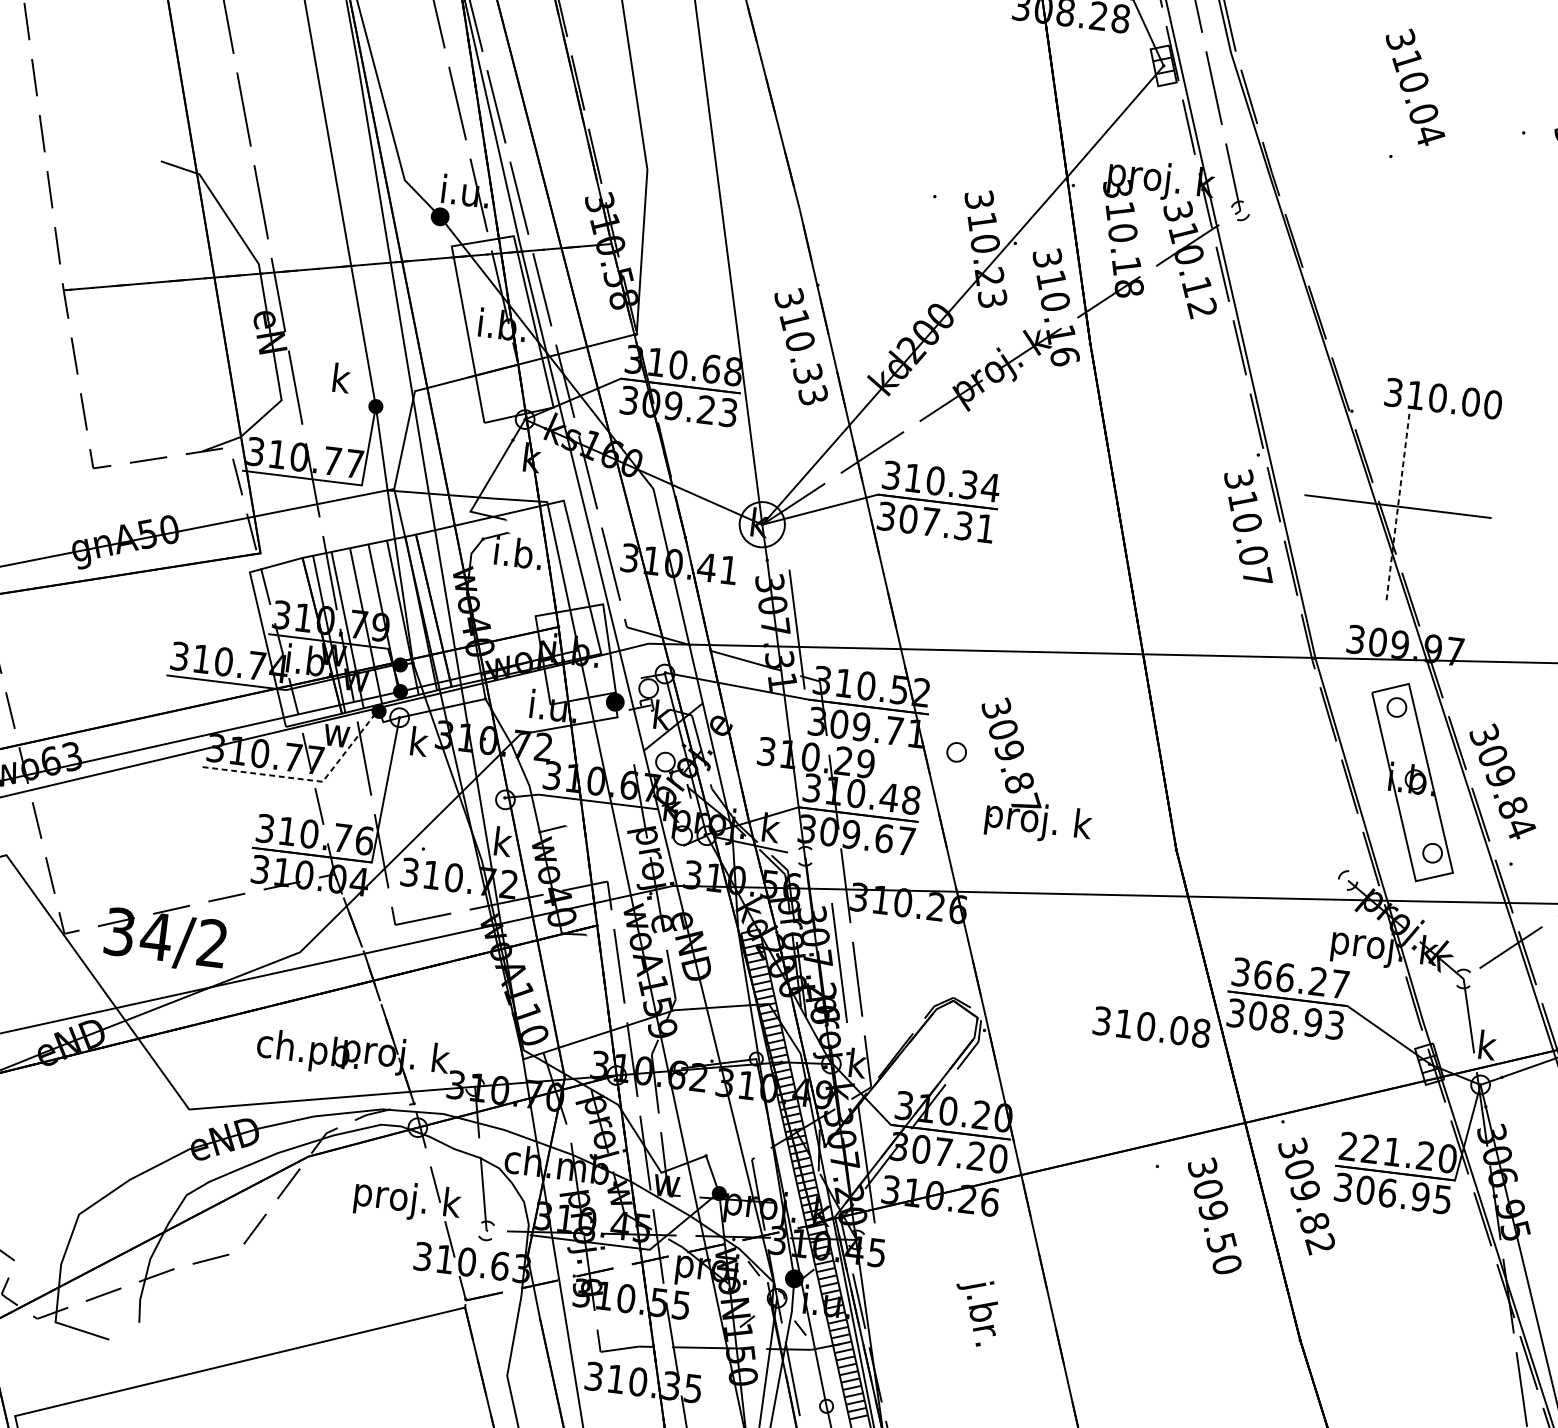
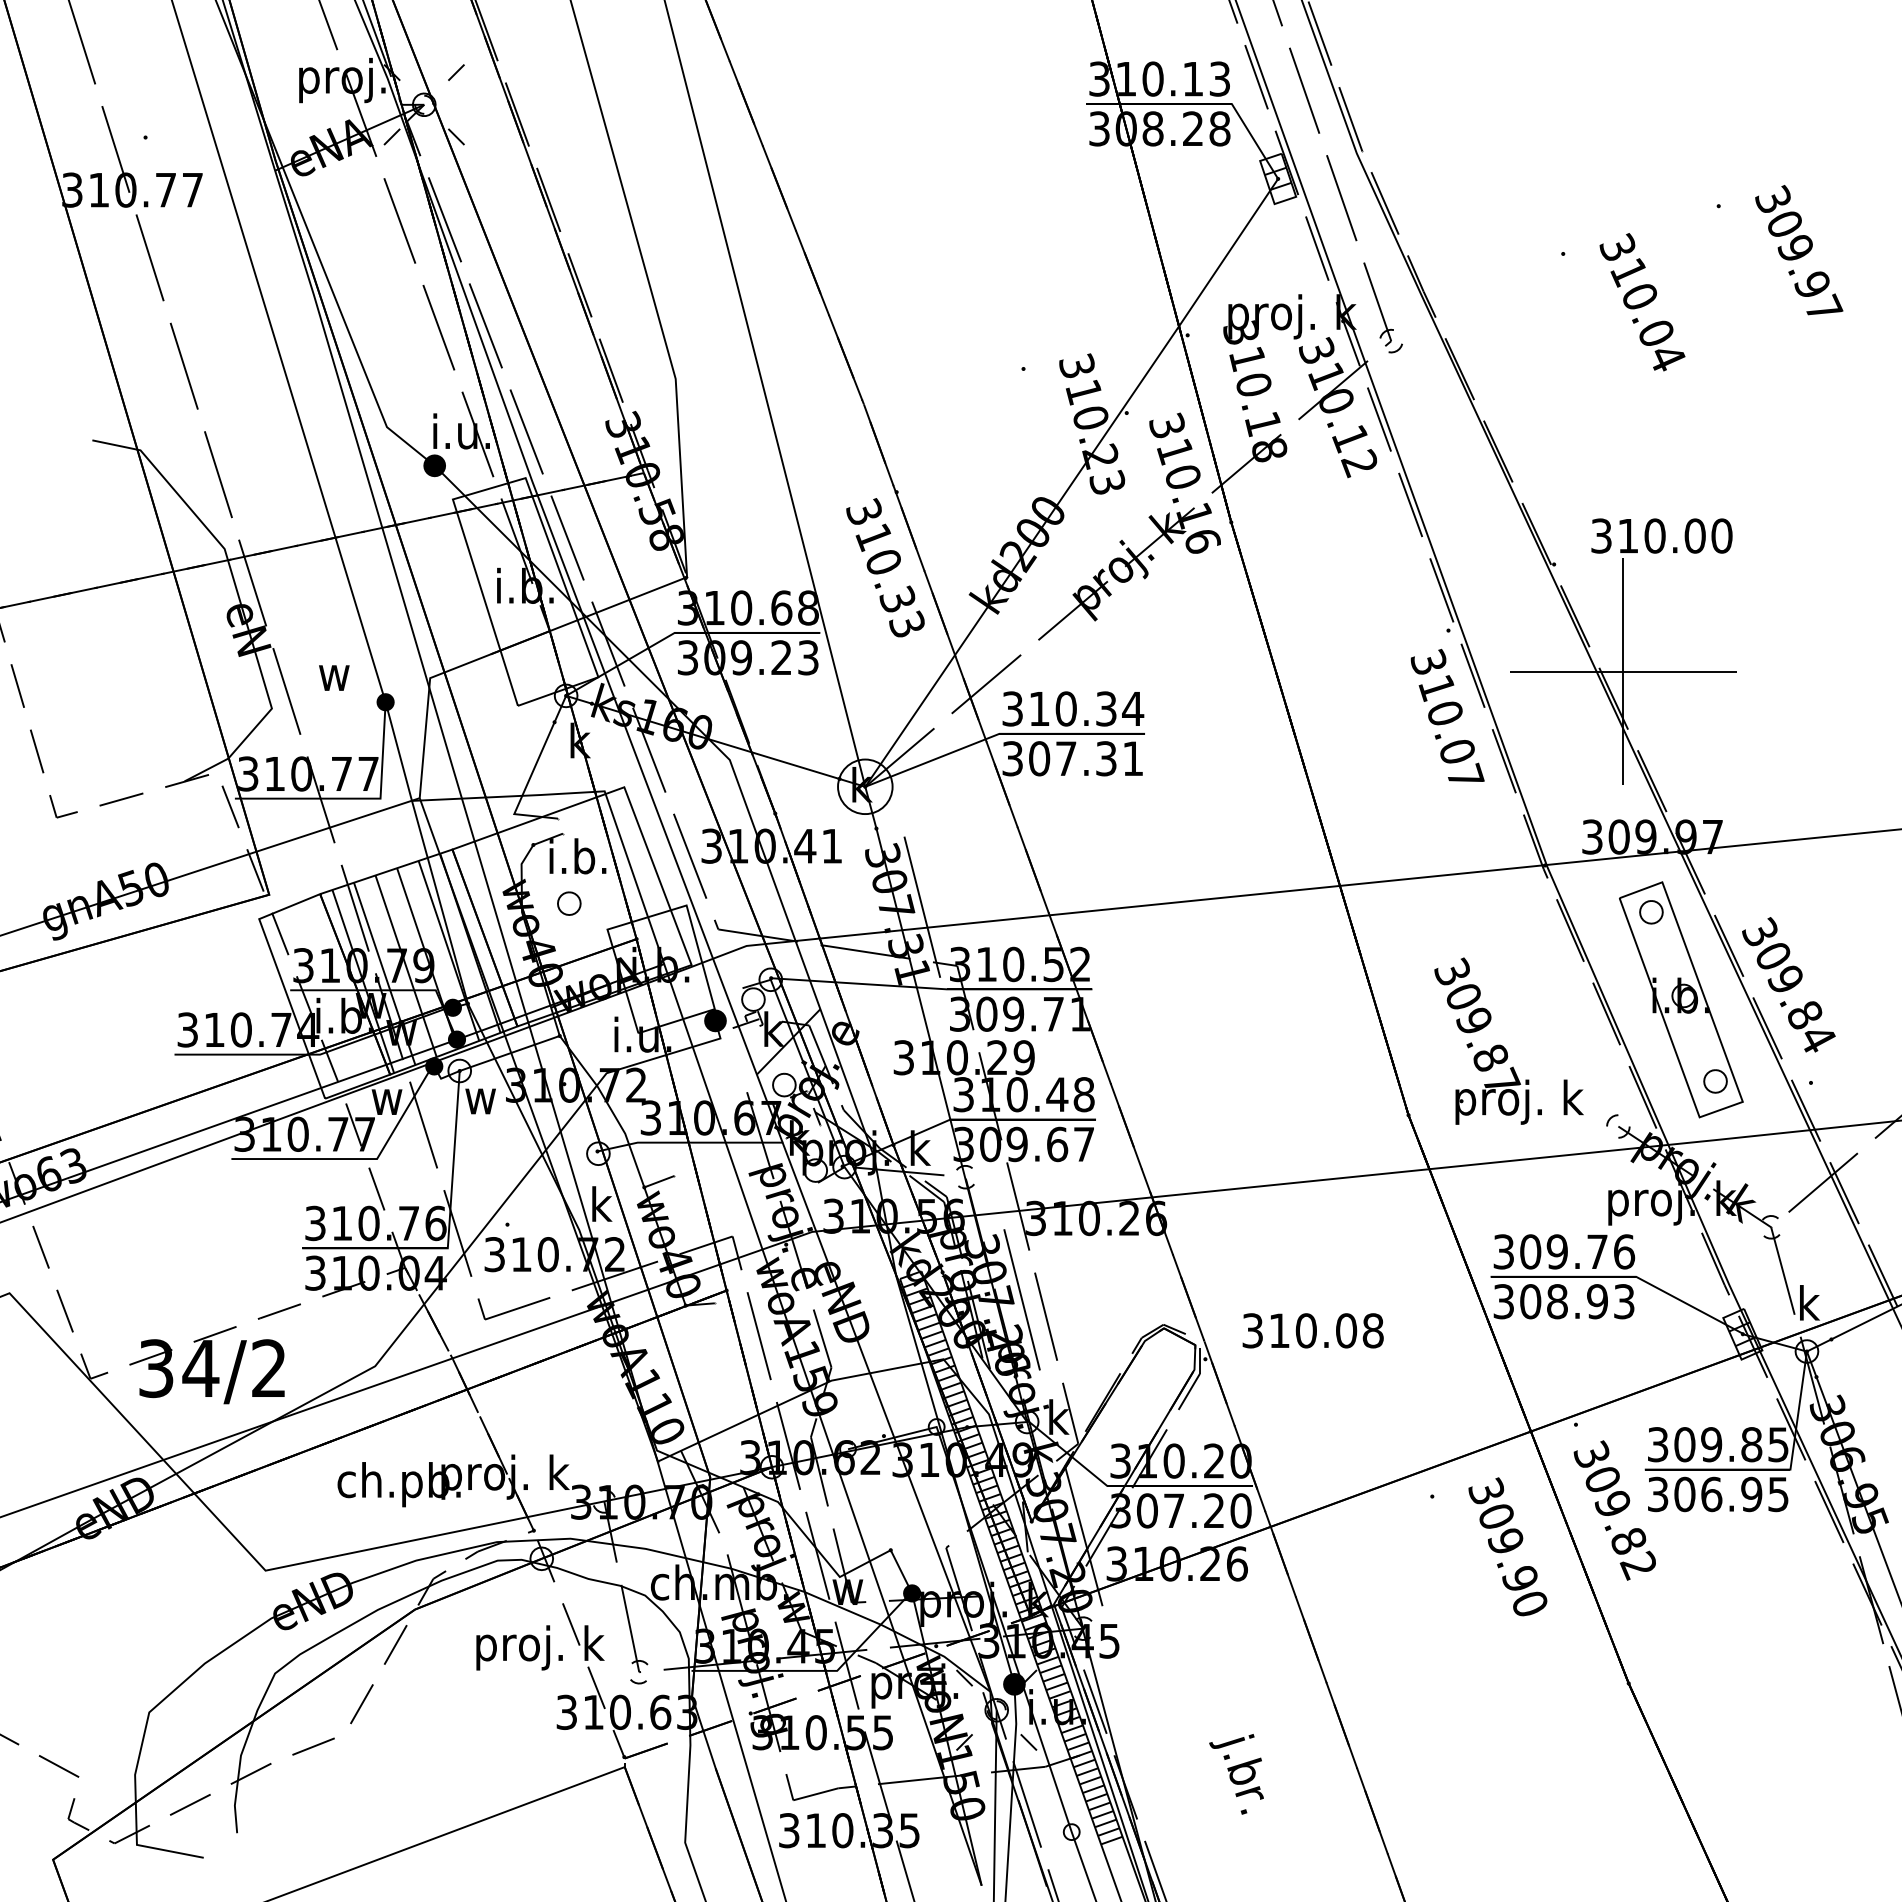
text: (1415, 87) -> (1642, 302), moved
text: (337, 377) -> (335, 672), k -> w
line: (1398, 506) -> (1623, 671), dashed -> solid
text: (414, 740) -> (481, 1096), k -> w
part: (956, 752) -> (569, 903), moved
text: (1035, 770) -> (1508, 1040), moved
line: (308, 780) -> (360, 1159), dashed -> solid
text: (1301, 979) -> (1577, 1251), 366.27 -> 309.76
text: (1151, 1026) -> (1312, 1330), moved
text: (1398, 1152) -> (1718, 1444), 221.20 -> 309.85
text: (1221, 1242) -> (1520, 1577), 309.50 -> 309.90
text: (975, 1312) -> (1236, 1774), moved

